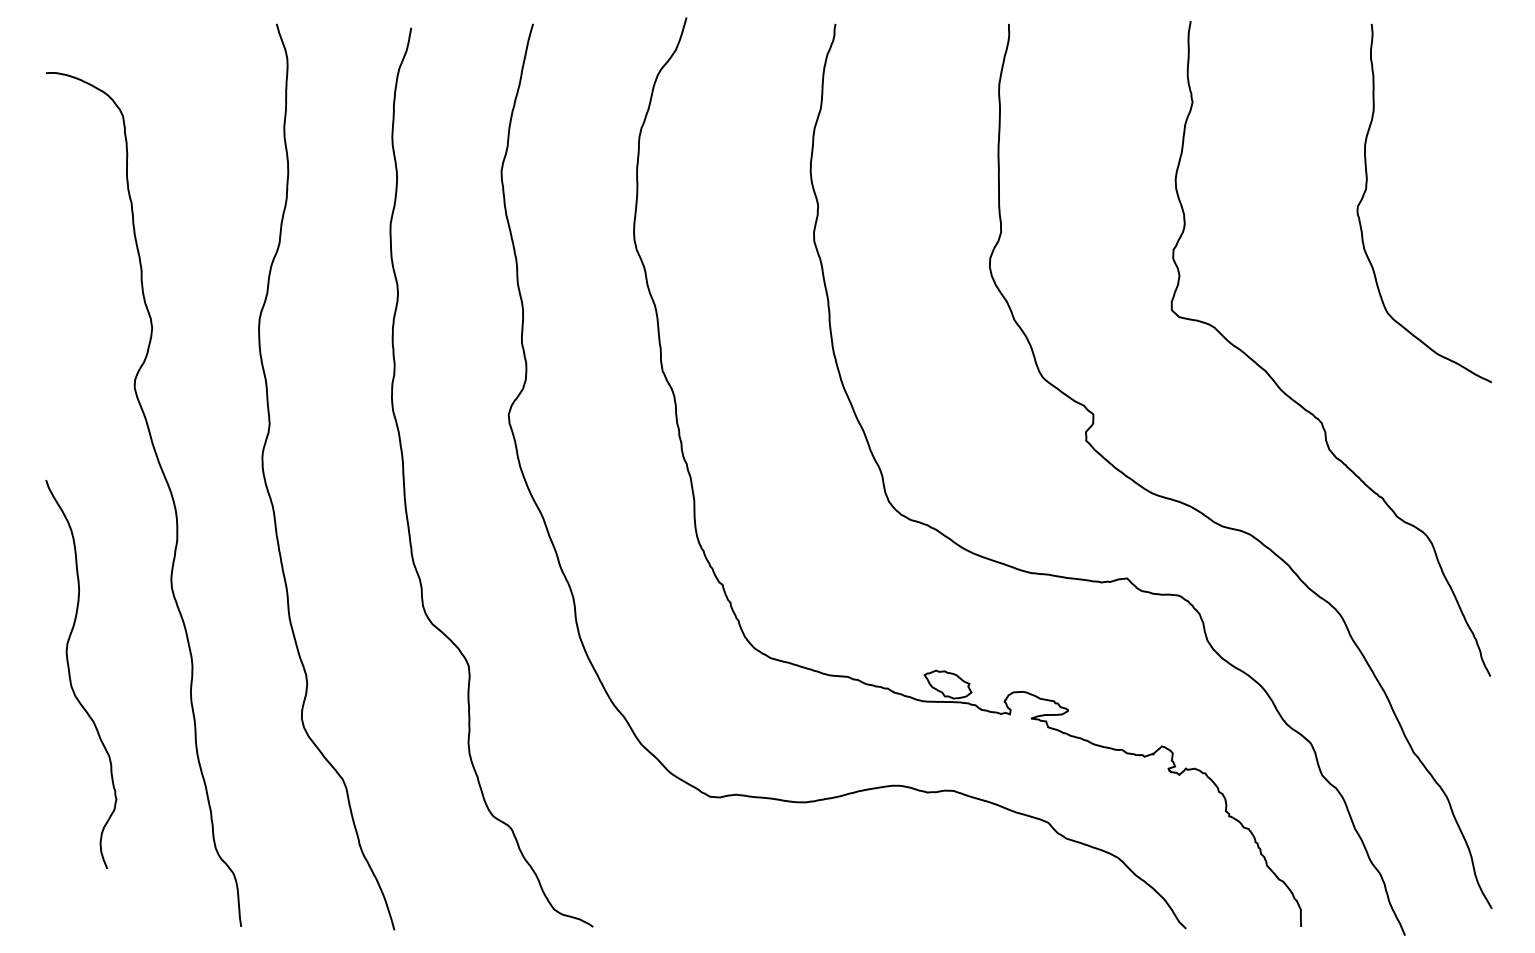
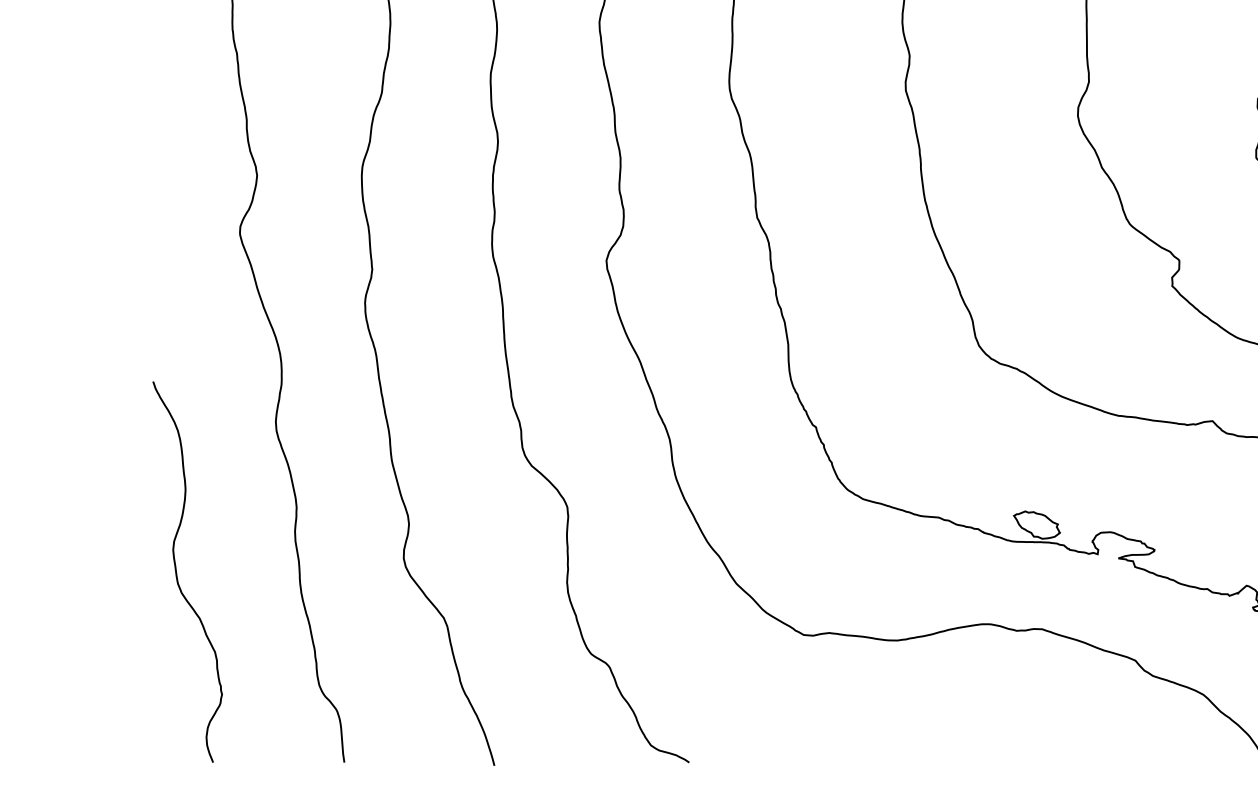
curve: (70, 674) -> (177, 572), moved

